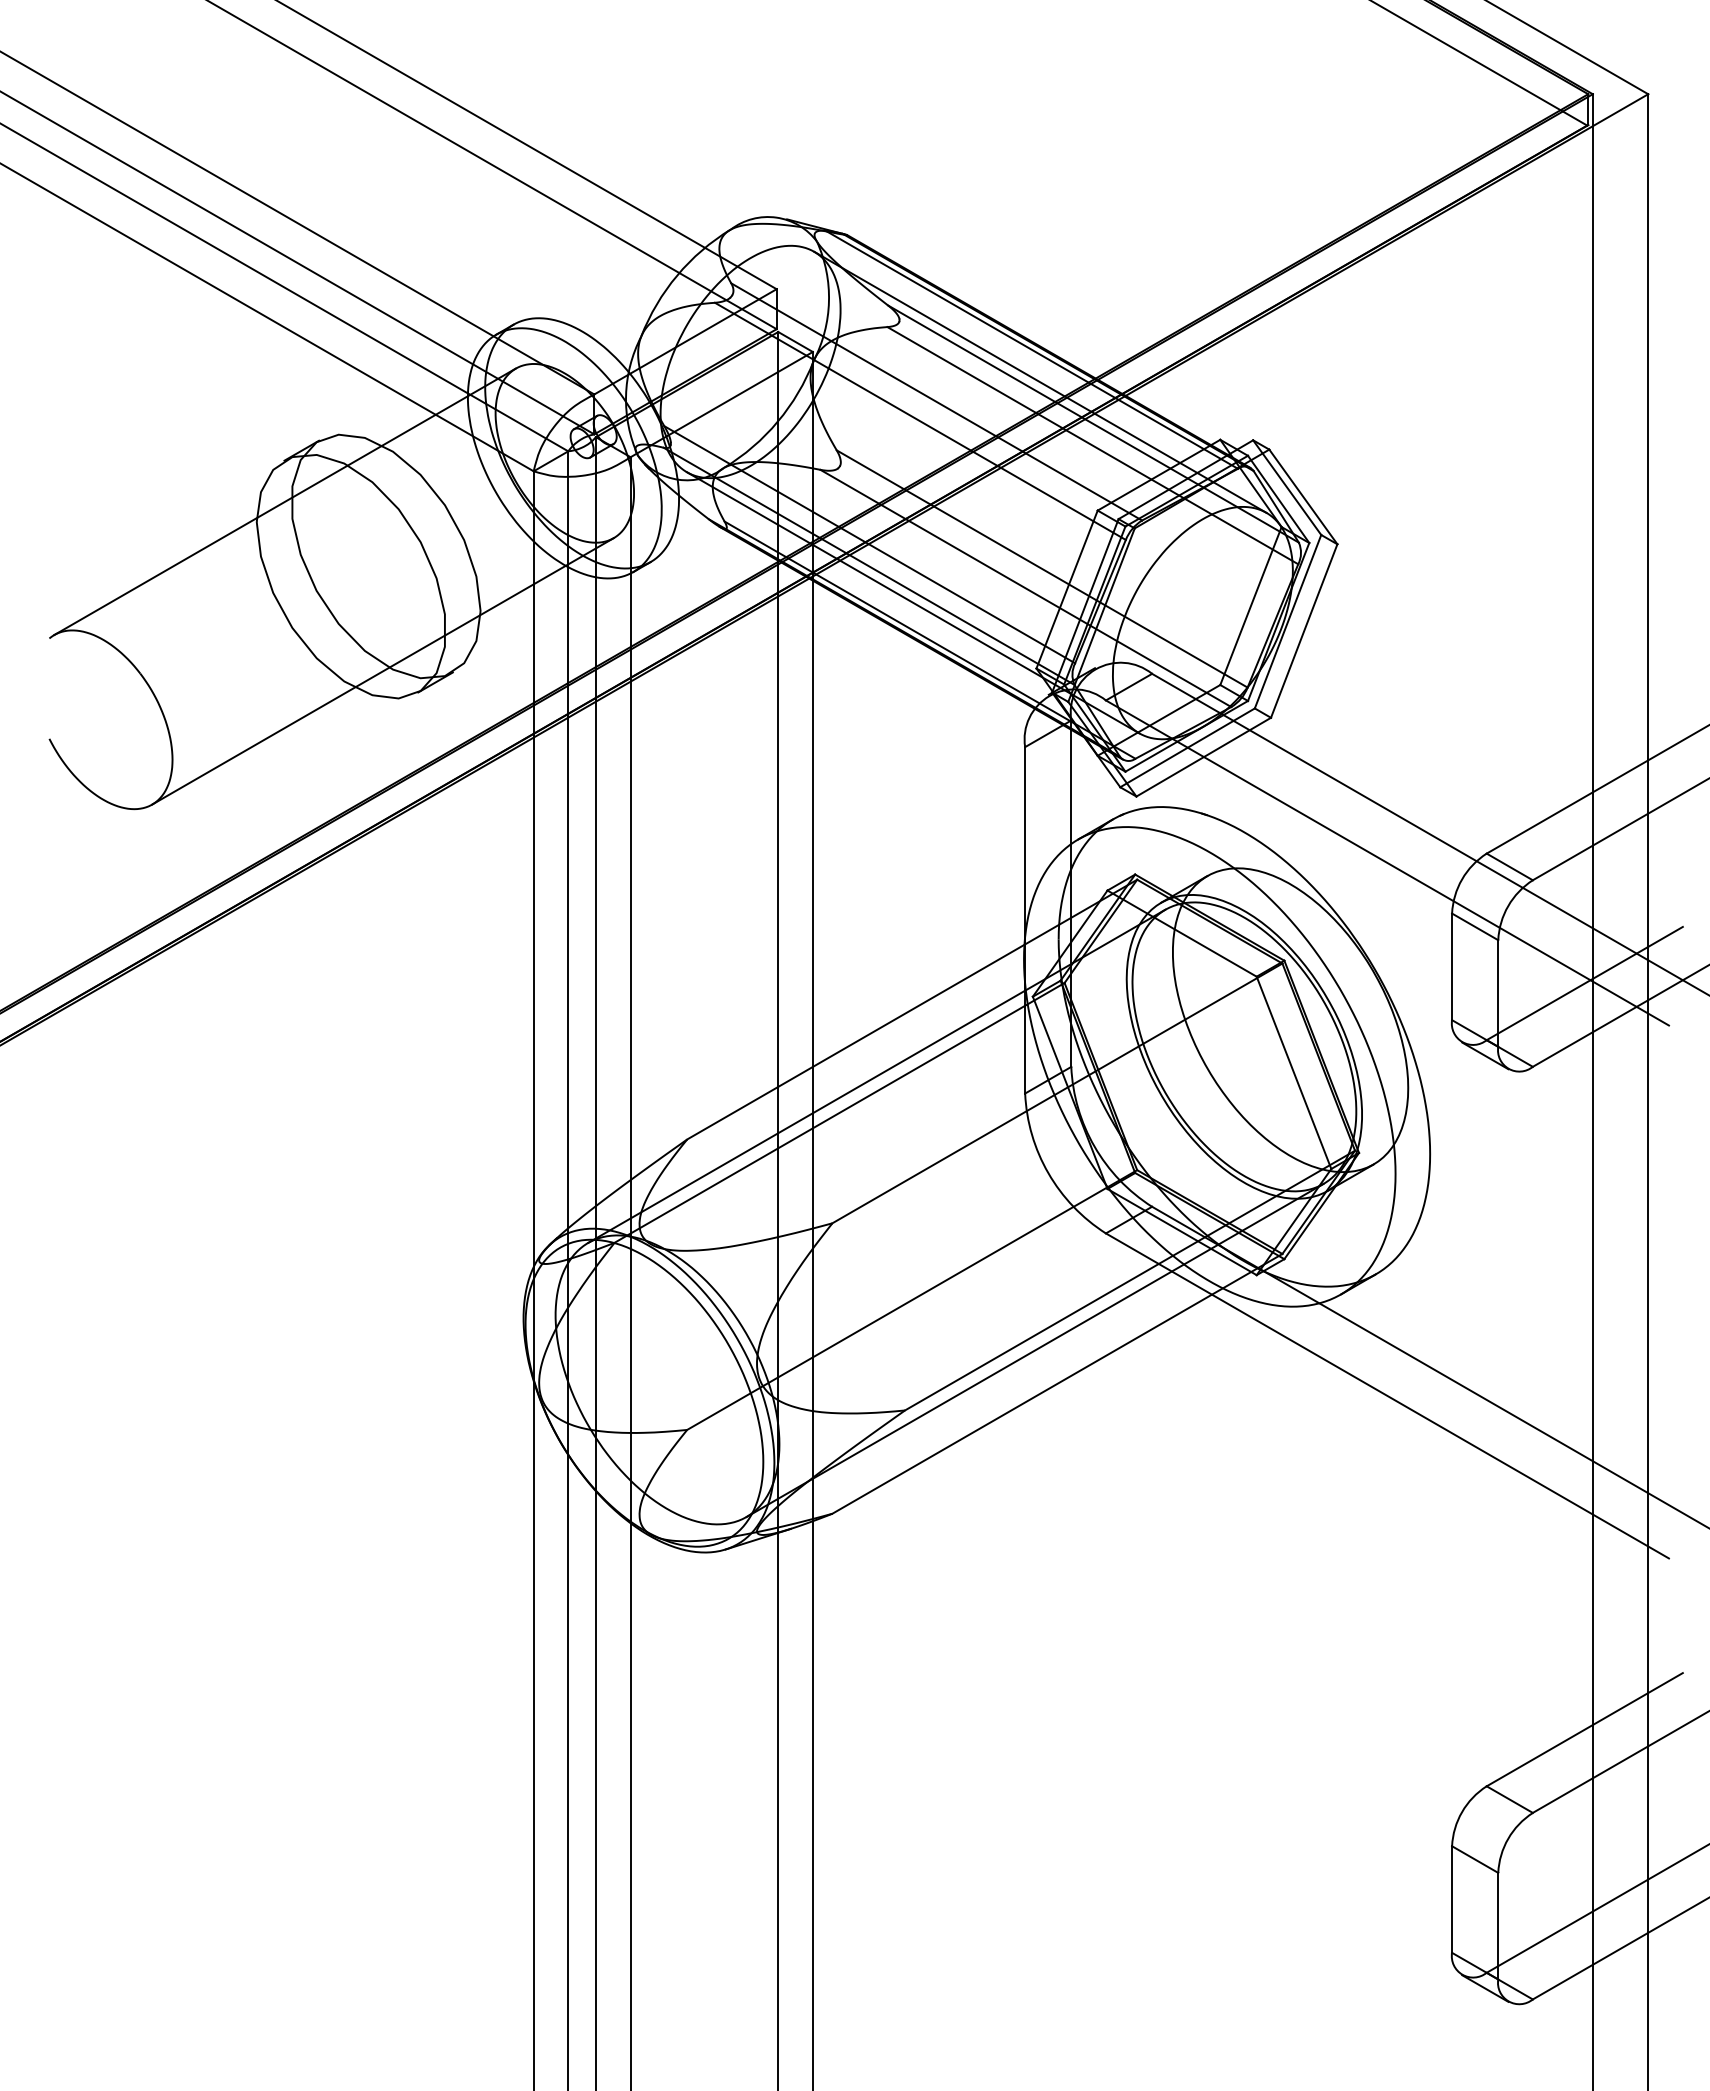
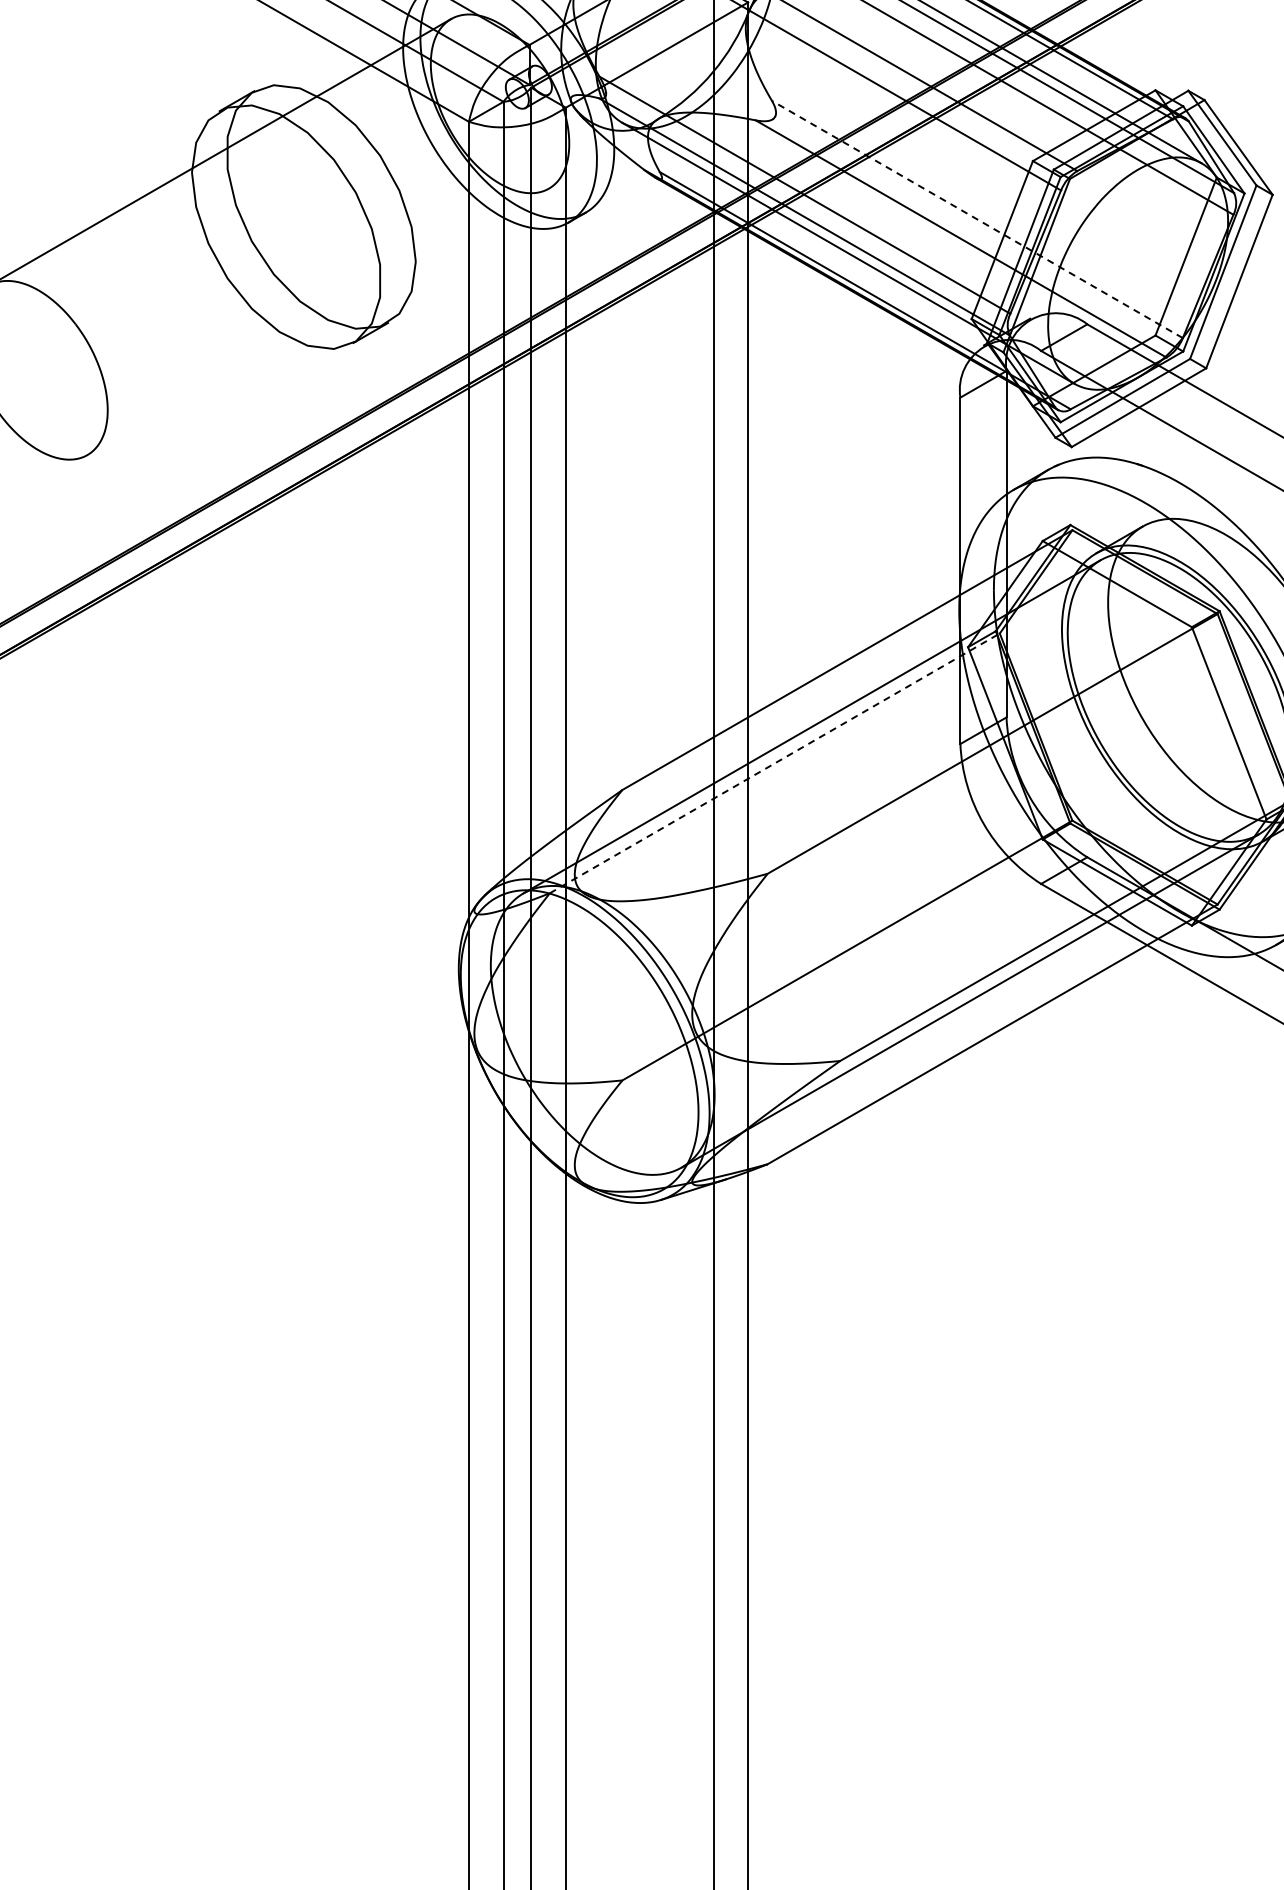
line: (1041, 568) -> (976, 219), solid -> dashed
line: (382, 671) -> (317, 322), removed
line: (839, 1112) -> (774, 763), solid -> dashed

